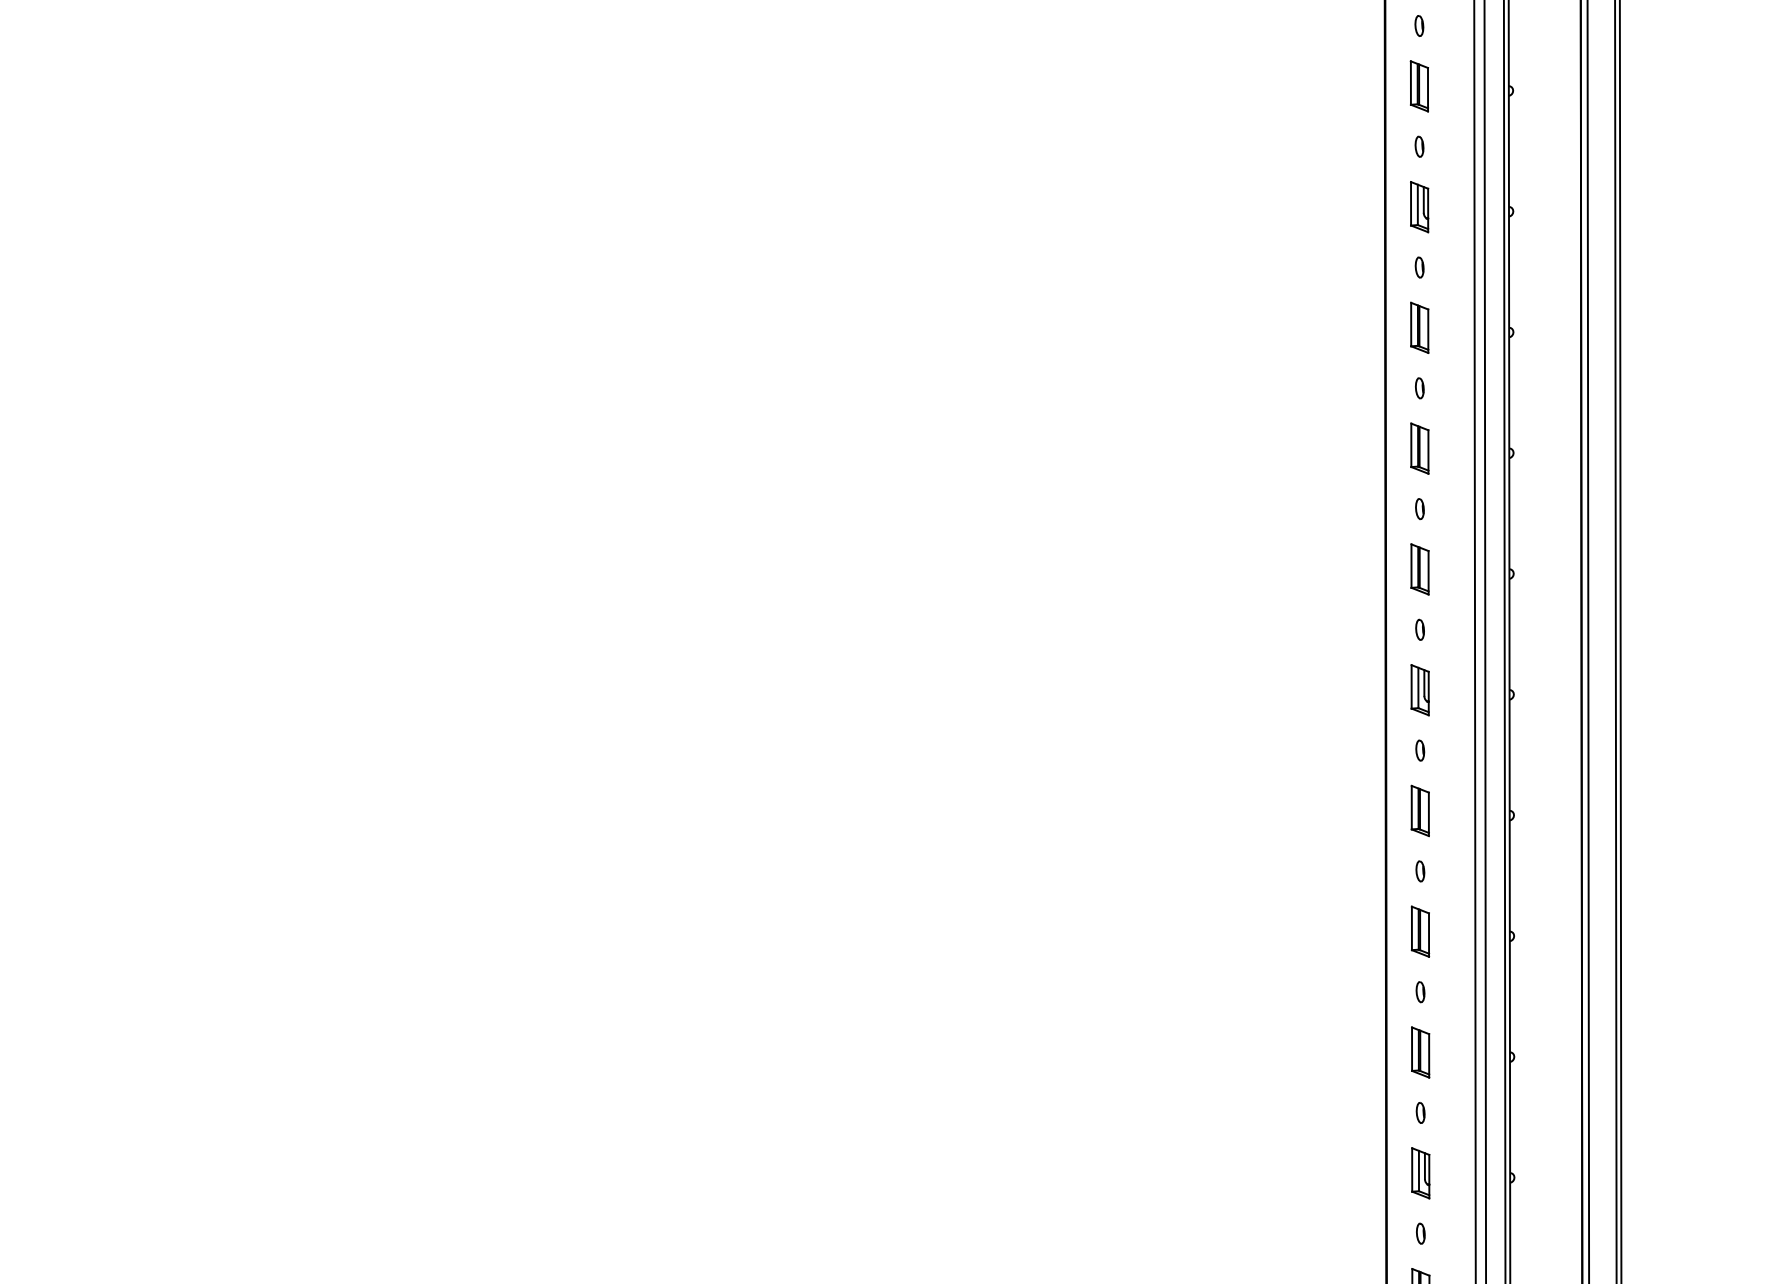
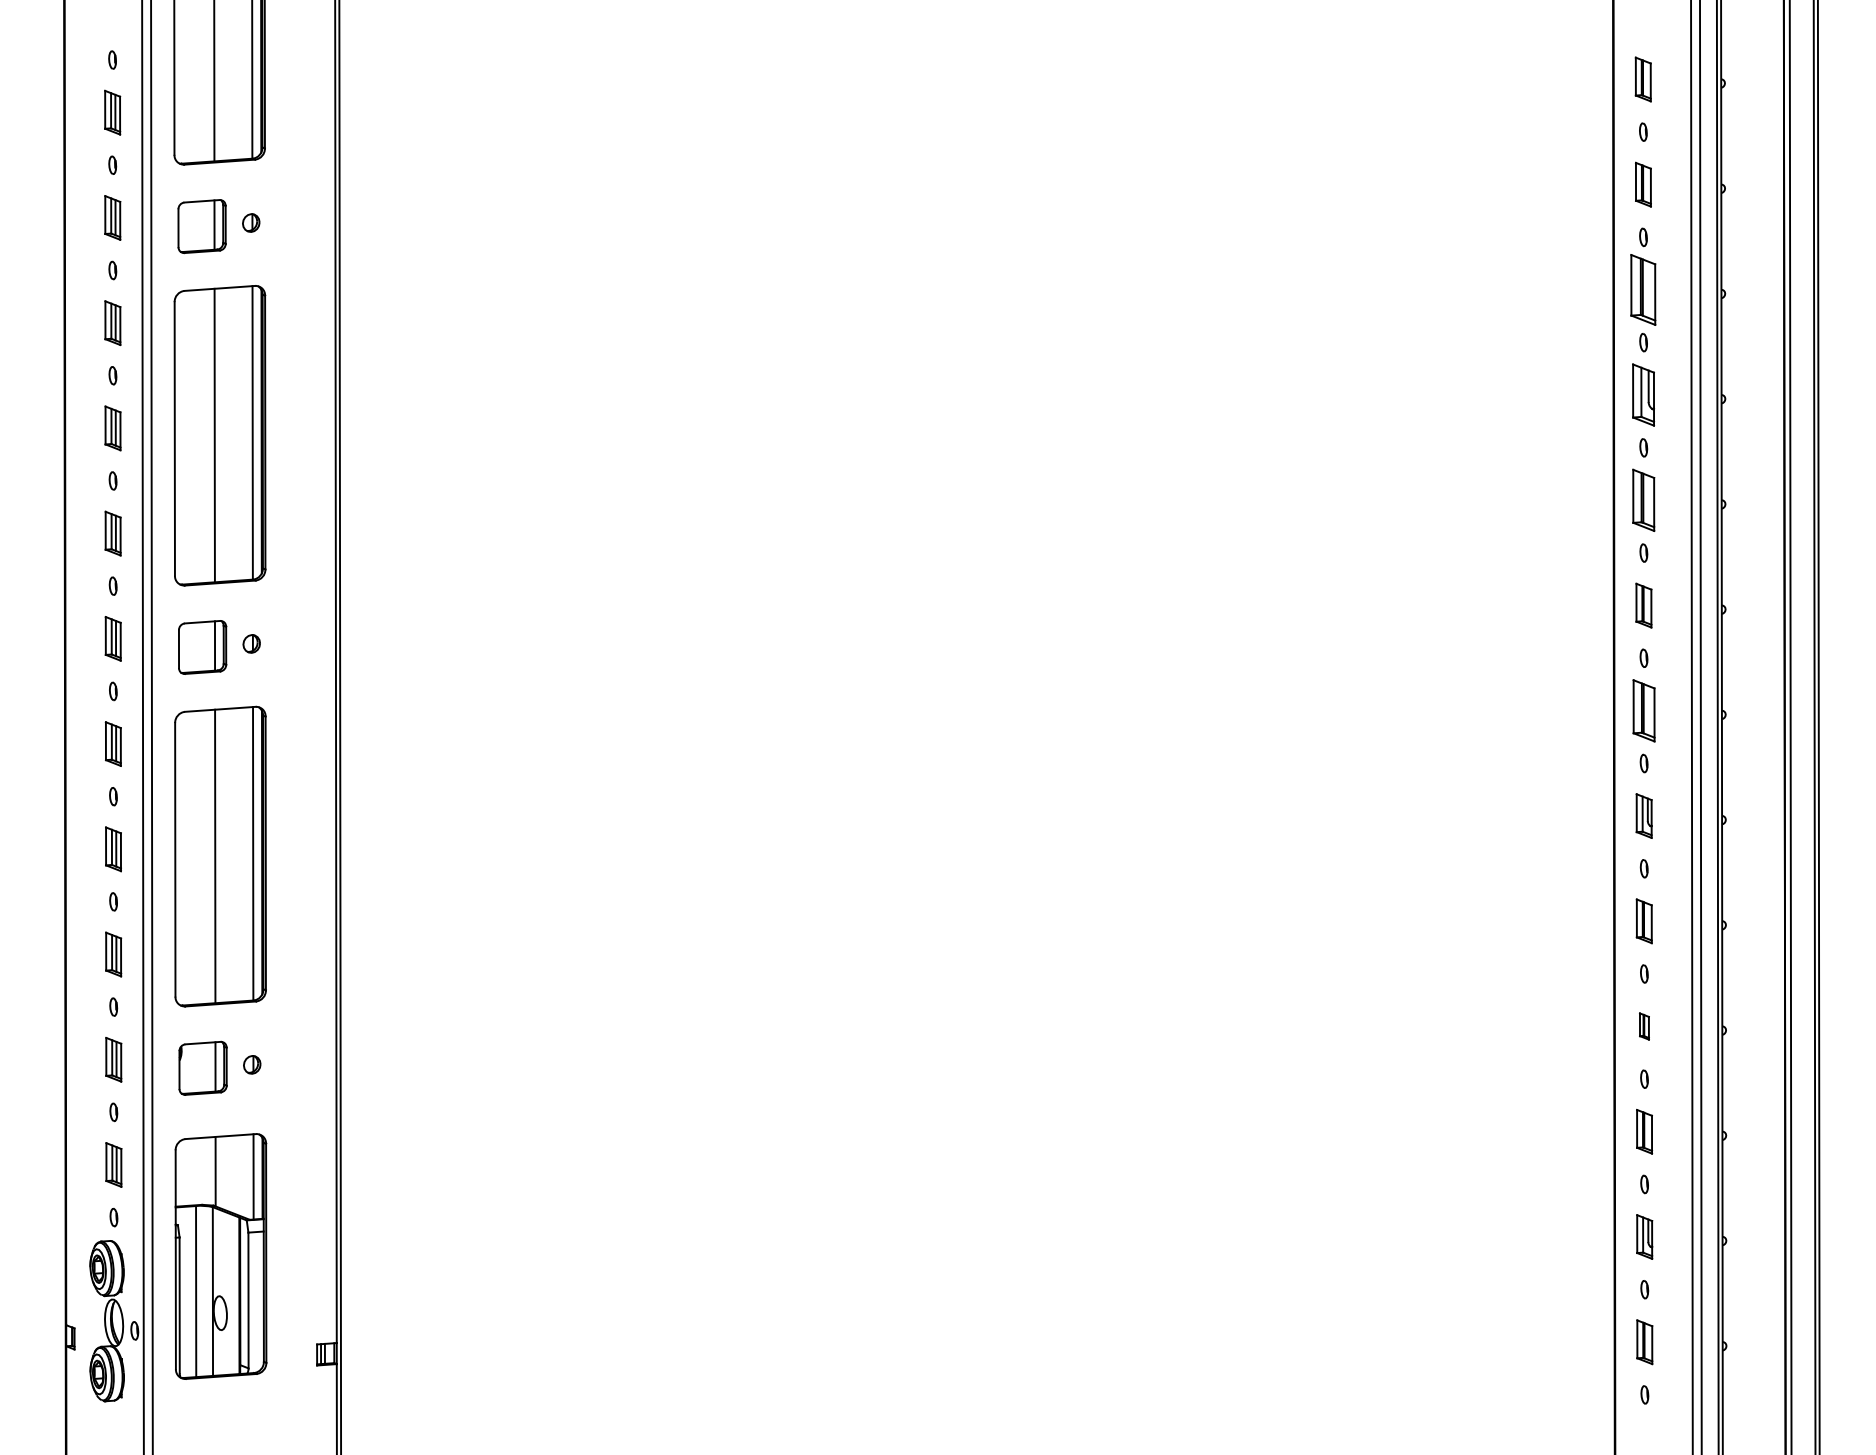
part: (1419, 85) -> (1643, 289), size x1.6
part: (1419, 207) -> (1643, 395), size x1.4
part: (1419, 327) -> (1643, 500), size x1.4
part: (1419, 569) -> (1643, 710), size x1.4
part: (1420, 931) -> (1644, 1026), size x0.6

